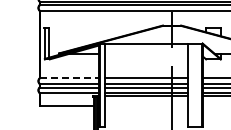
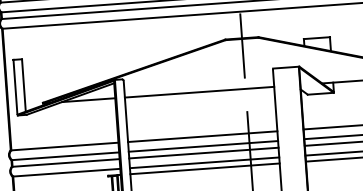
line: (145, 43) -> (197, 91), moved
line: (69, 78) -> (64, 146), dashed -> solid

